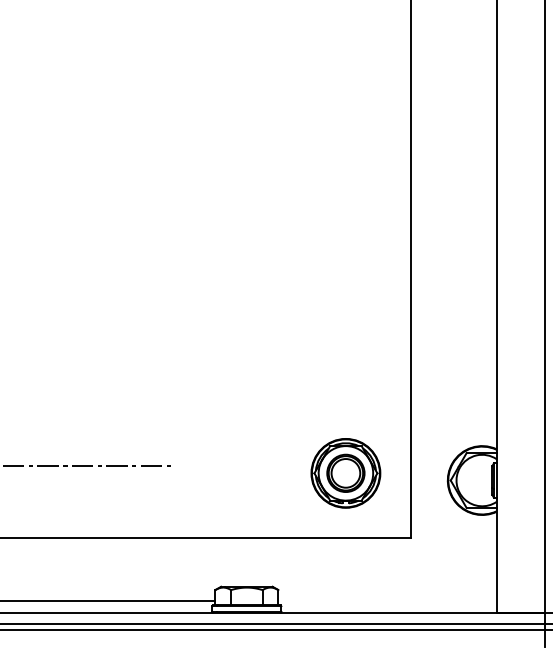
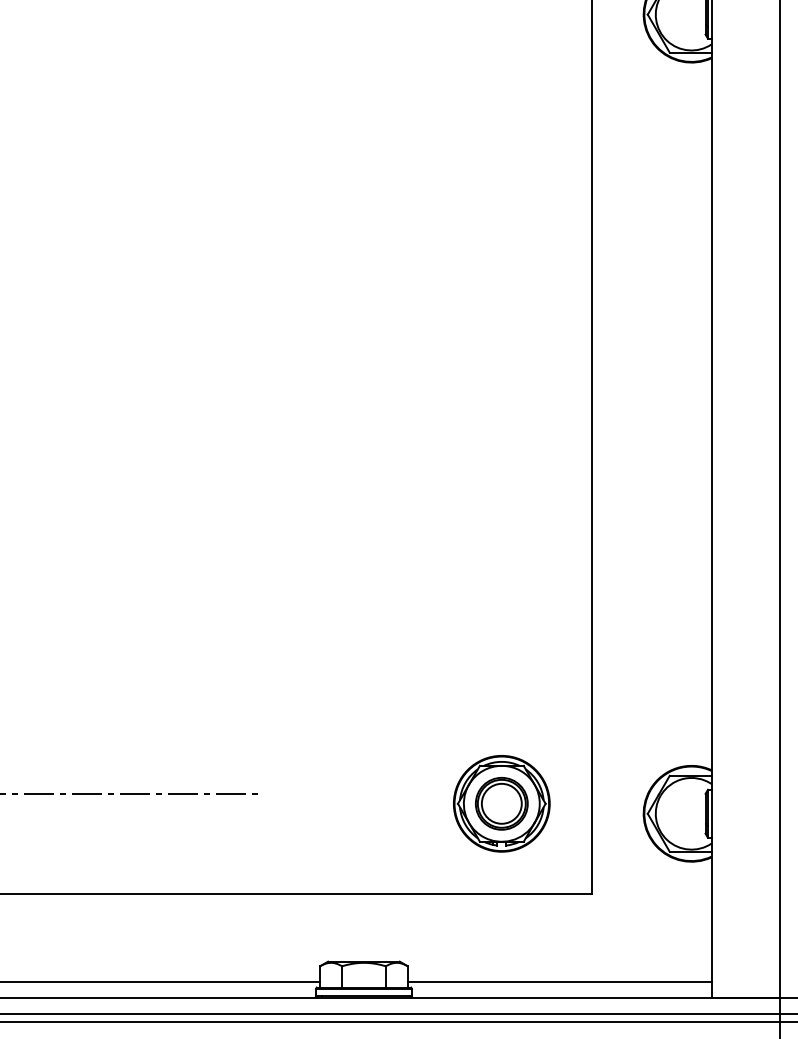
line: (387, 601) -> (559, 981), added

